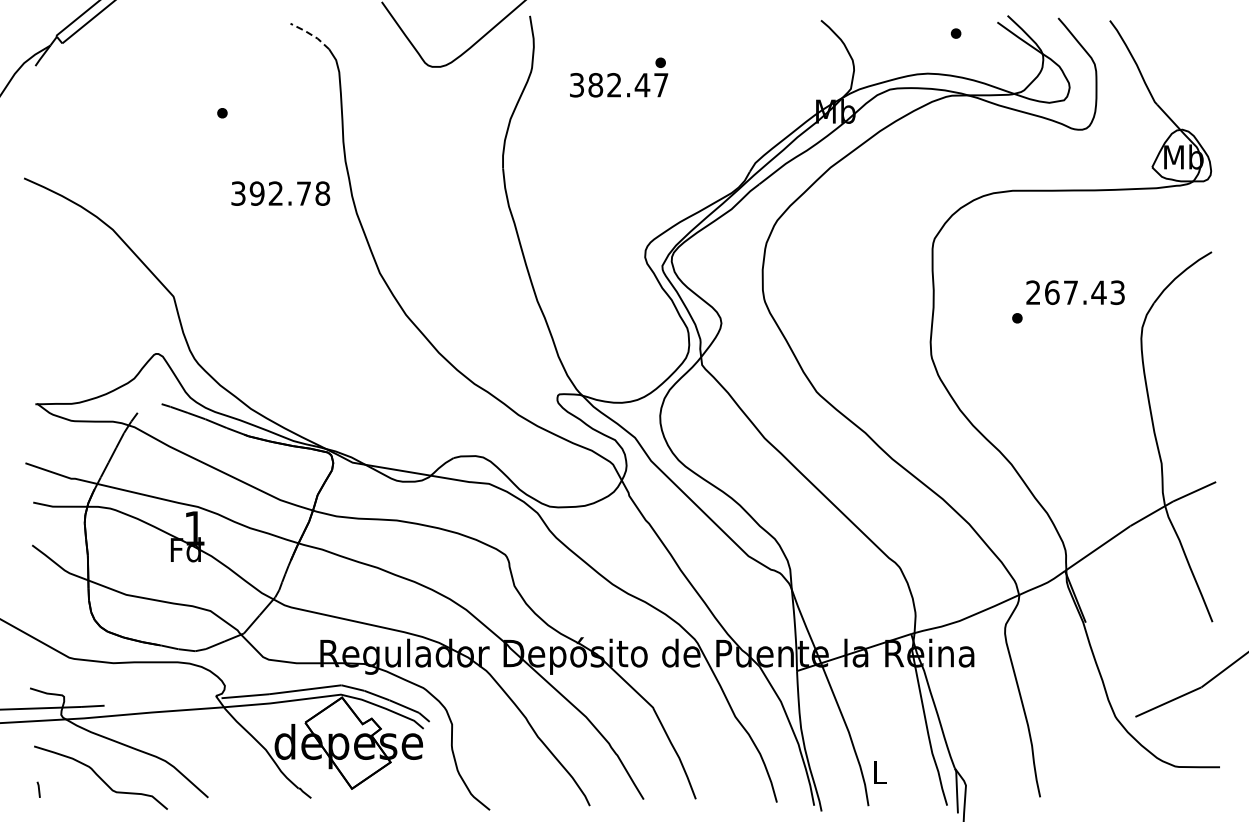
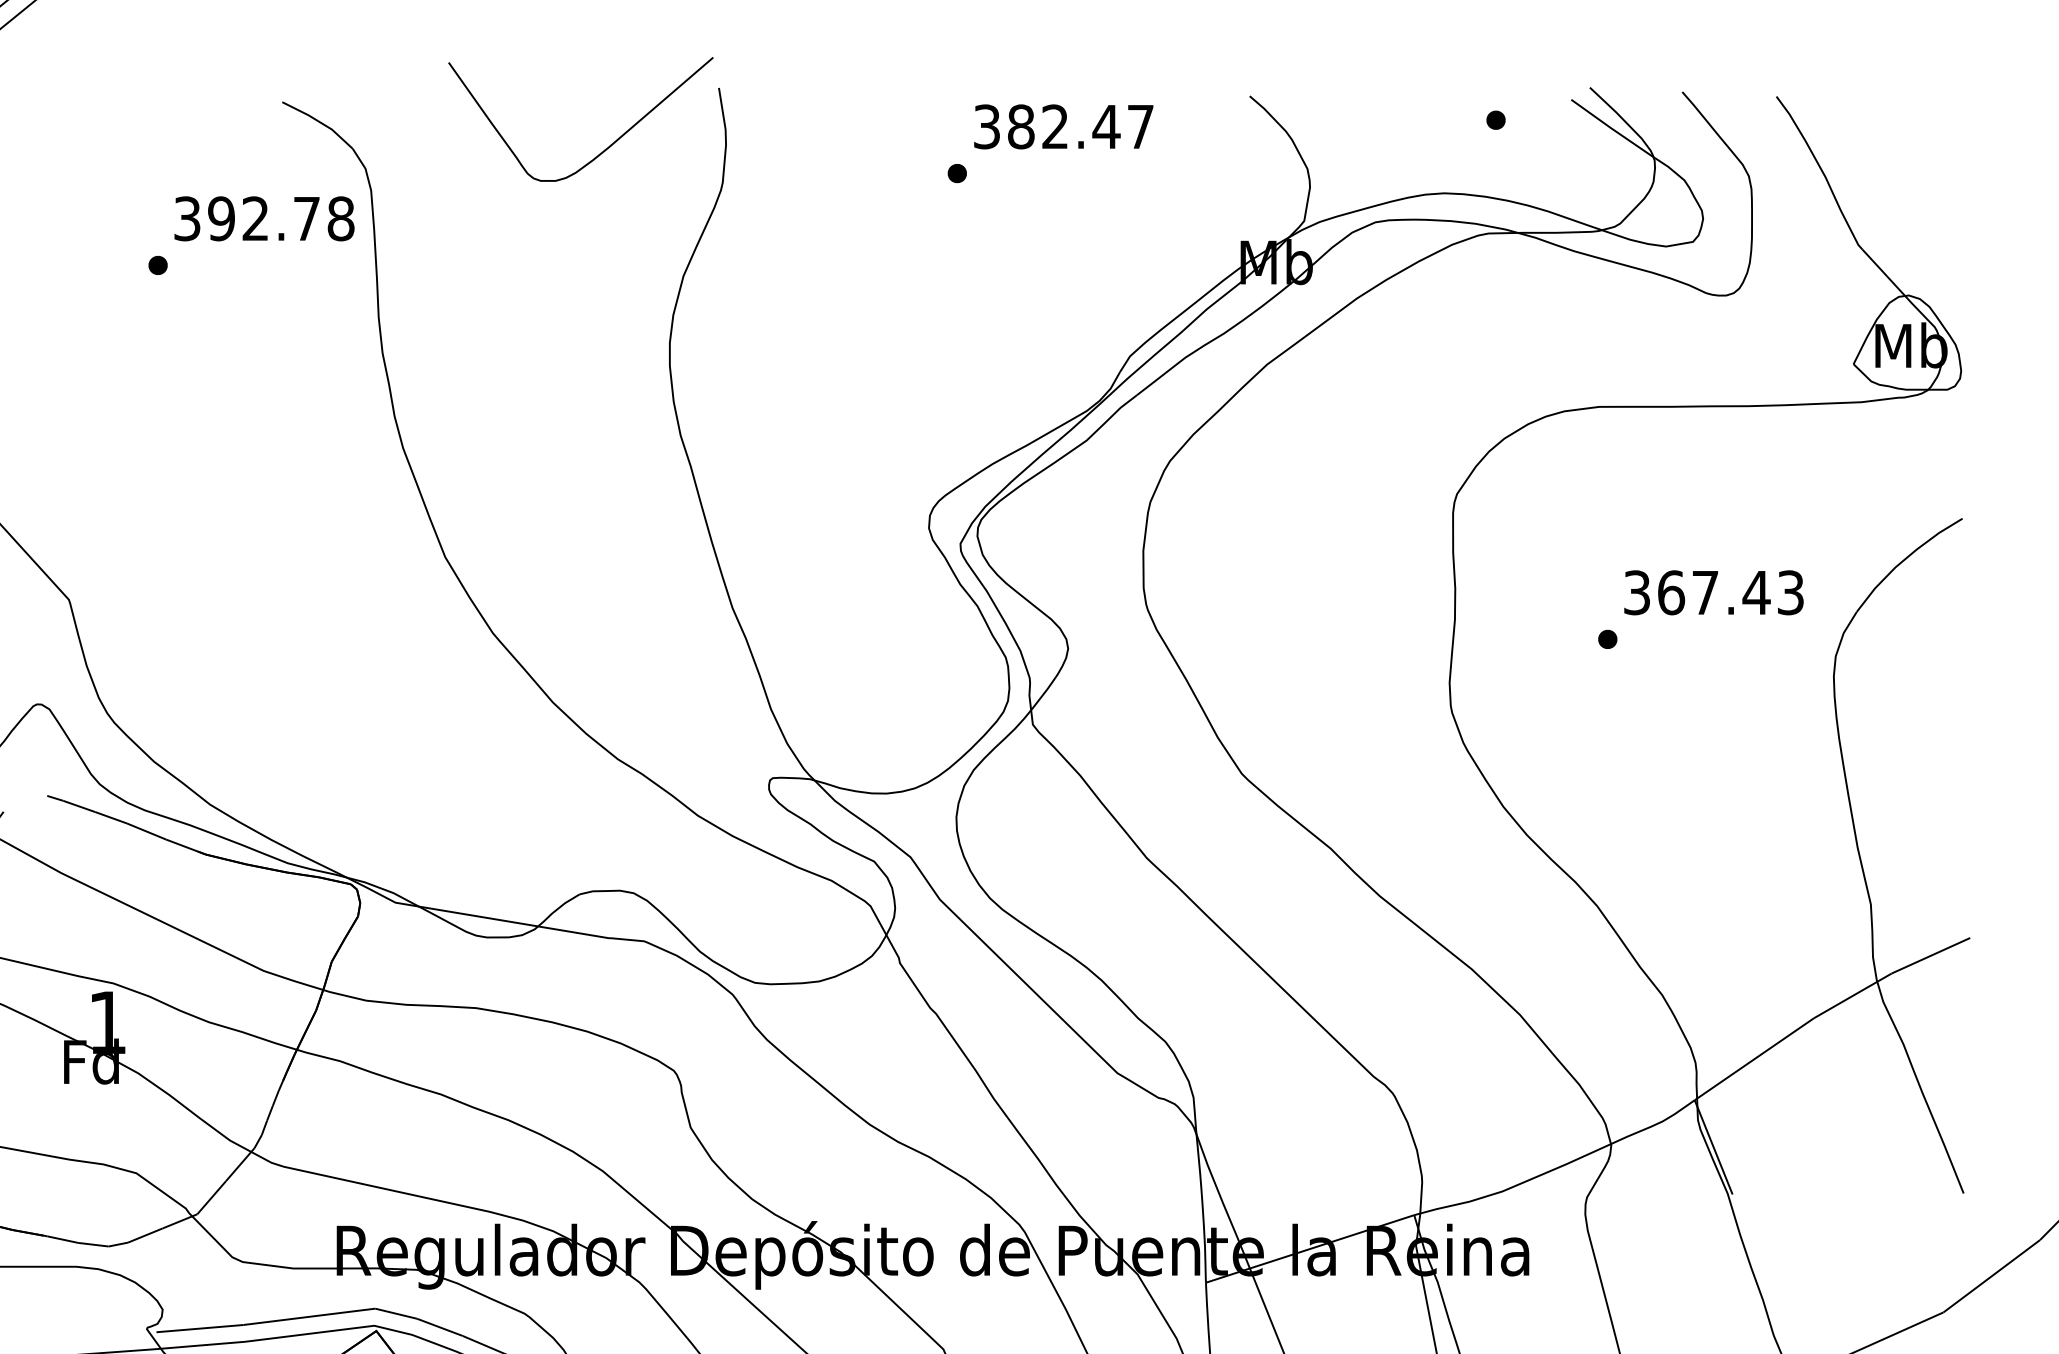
line: (310, 34) -> (318, 121), dashed -> solid
text: (619, 85) -> (1064, 127), moved
text: (280, 193) -> (263, 218), moved
text: (1033, 292) -> (1637, 592), 267.43 -> 367.43

